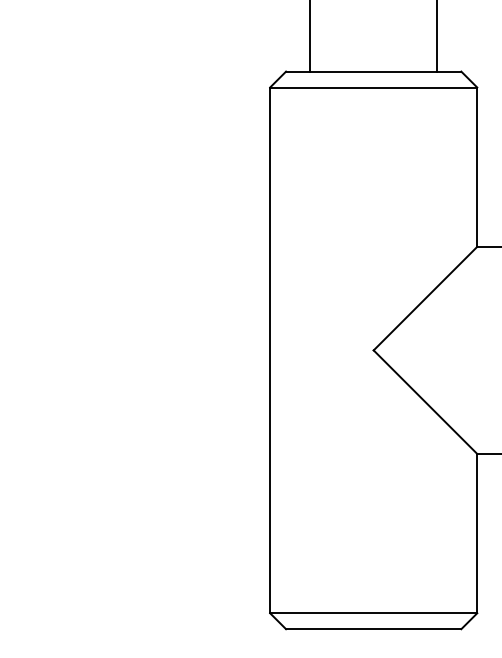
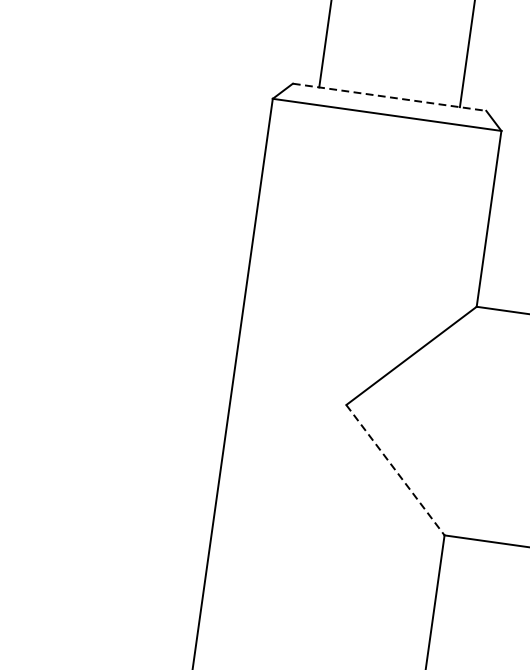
line: (373, 71) -> (389, 97), solid -> dashed
line: (425, 402) -> (395, 470), solid -> dashed

